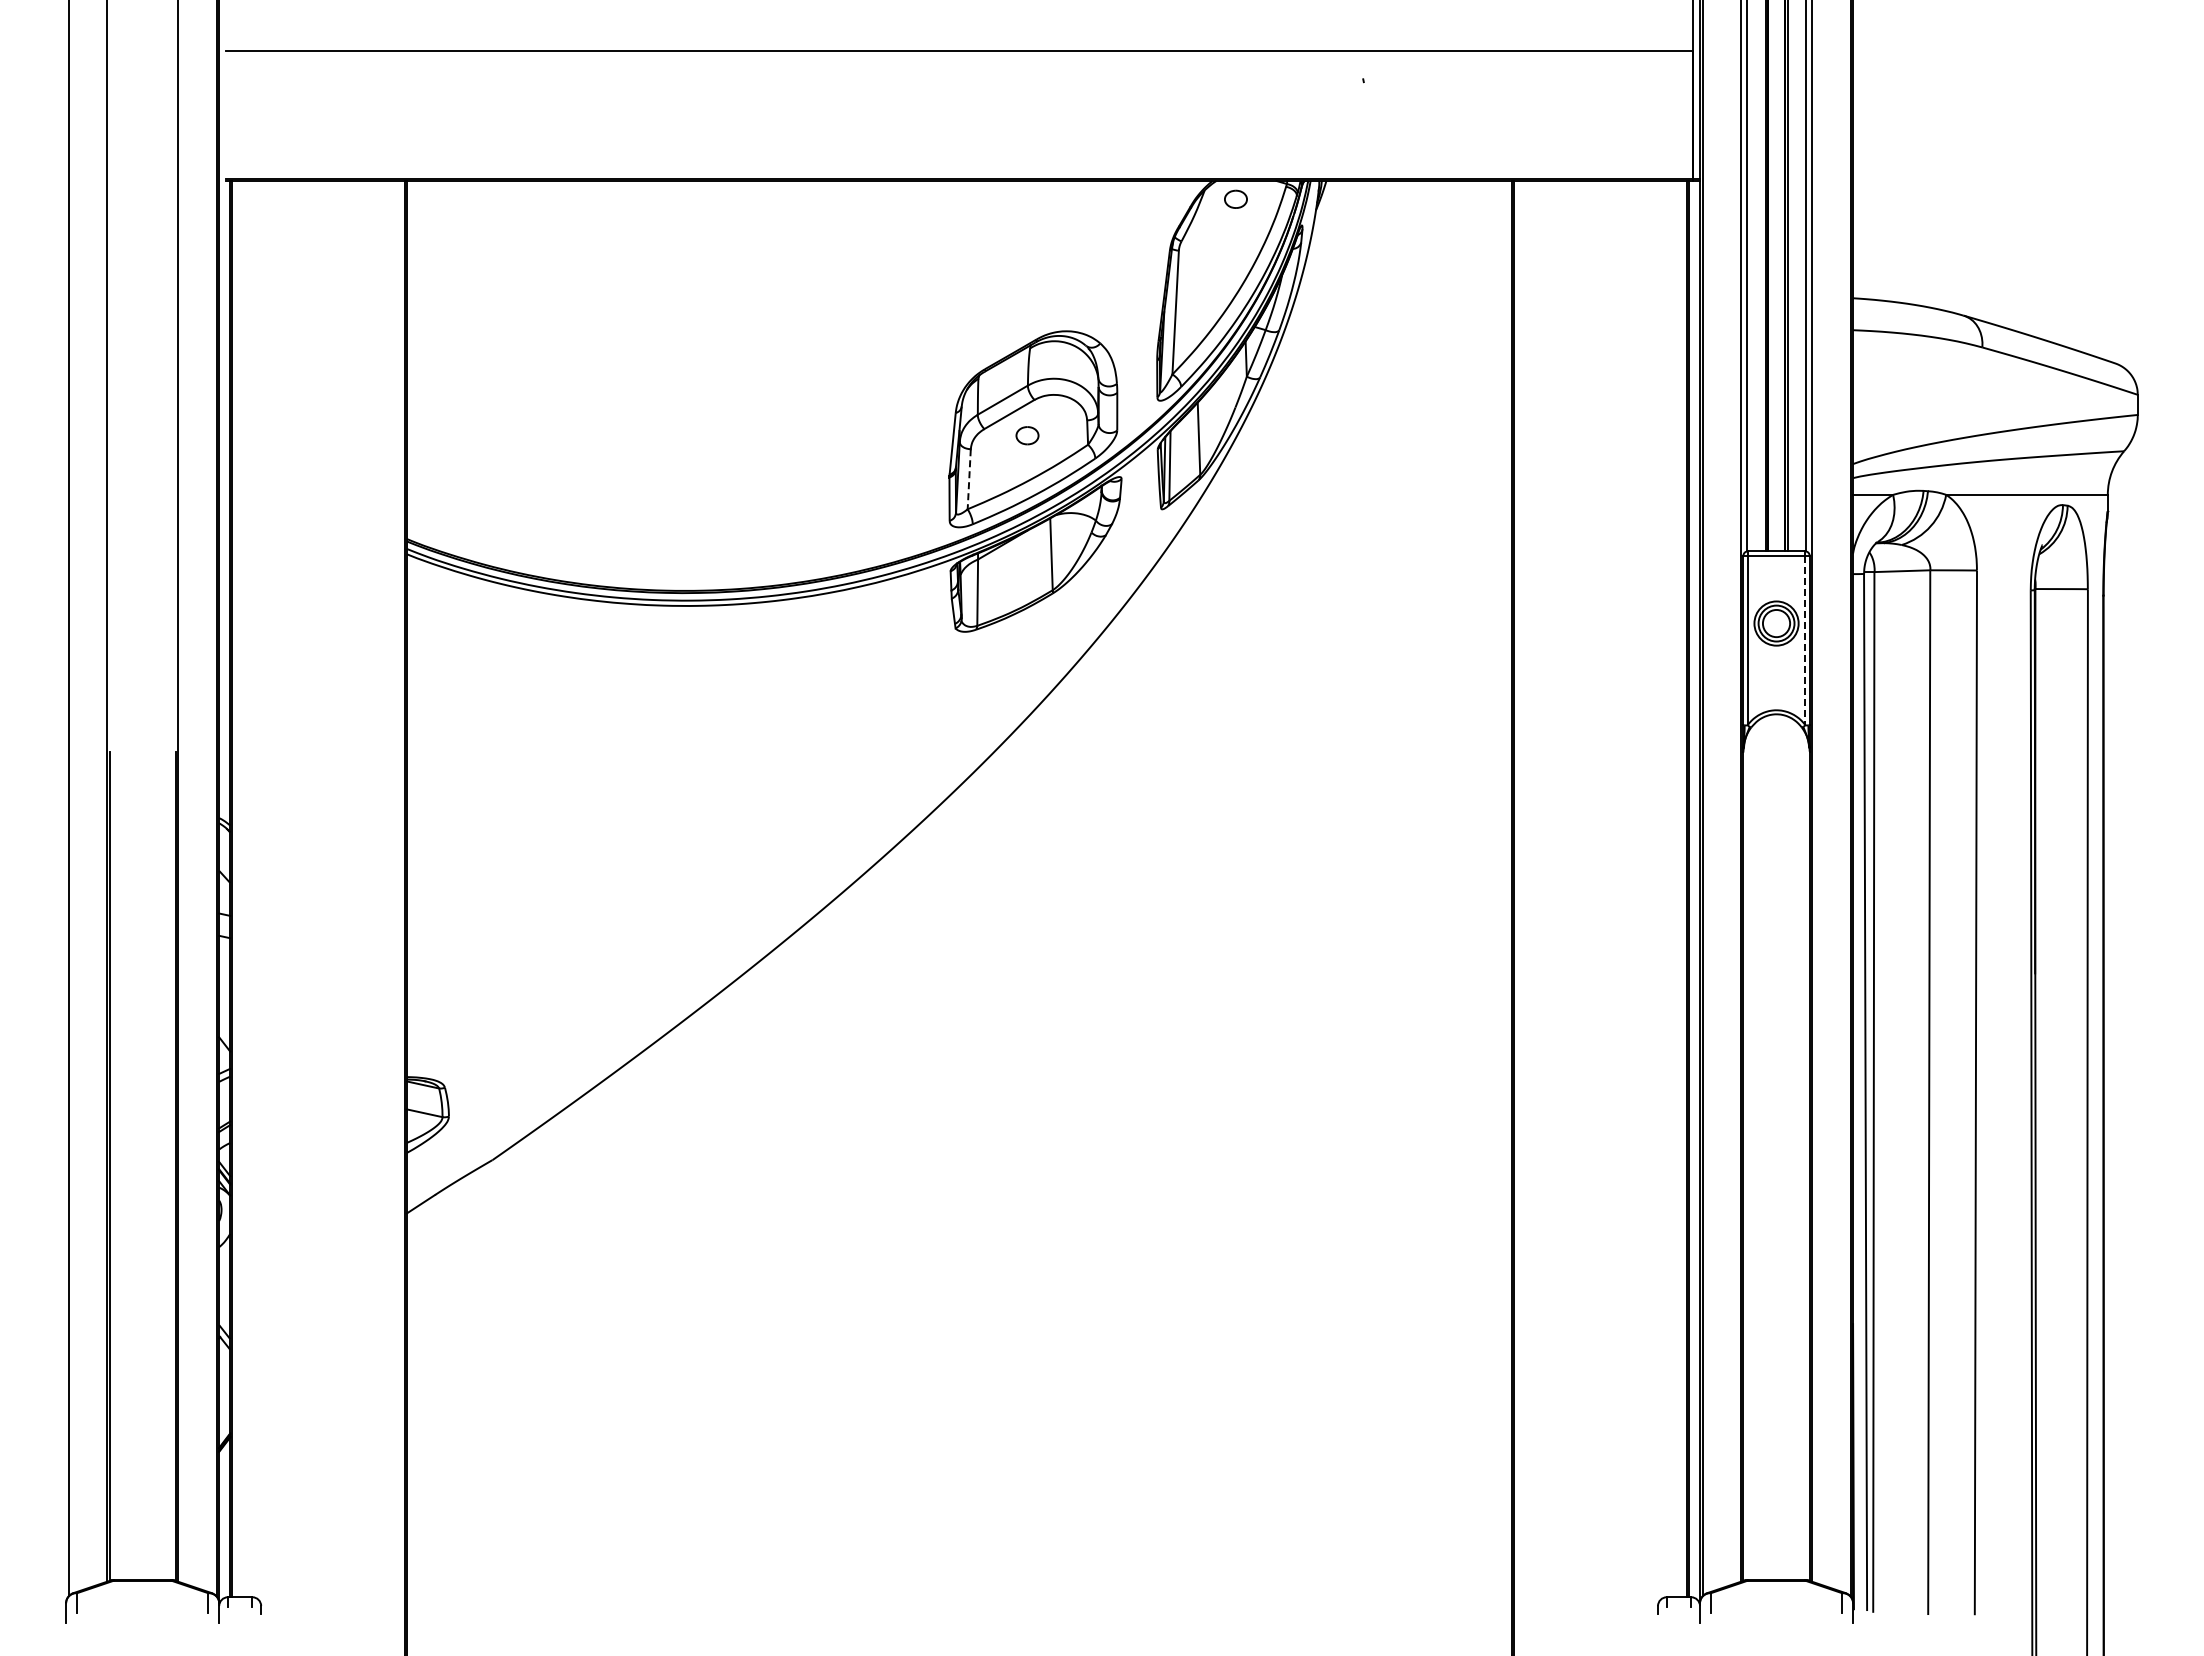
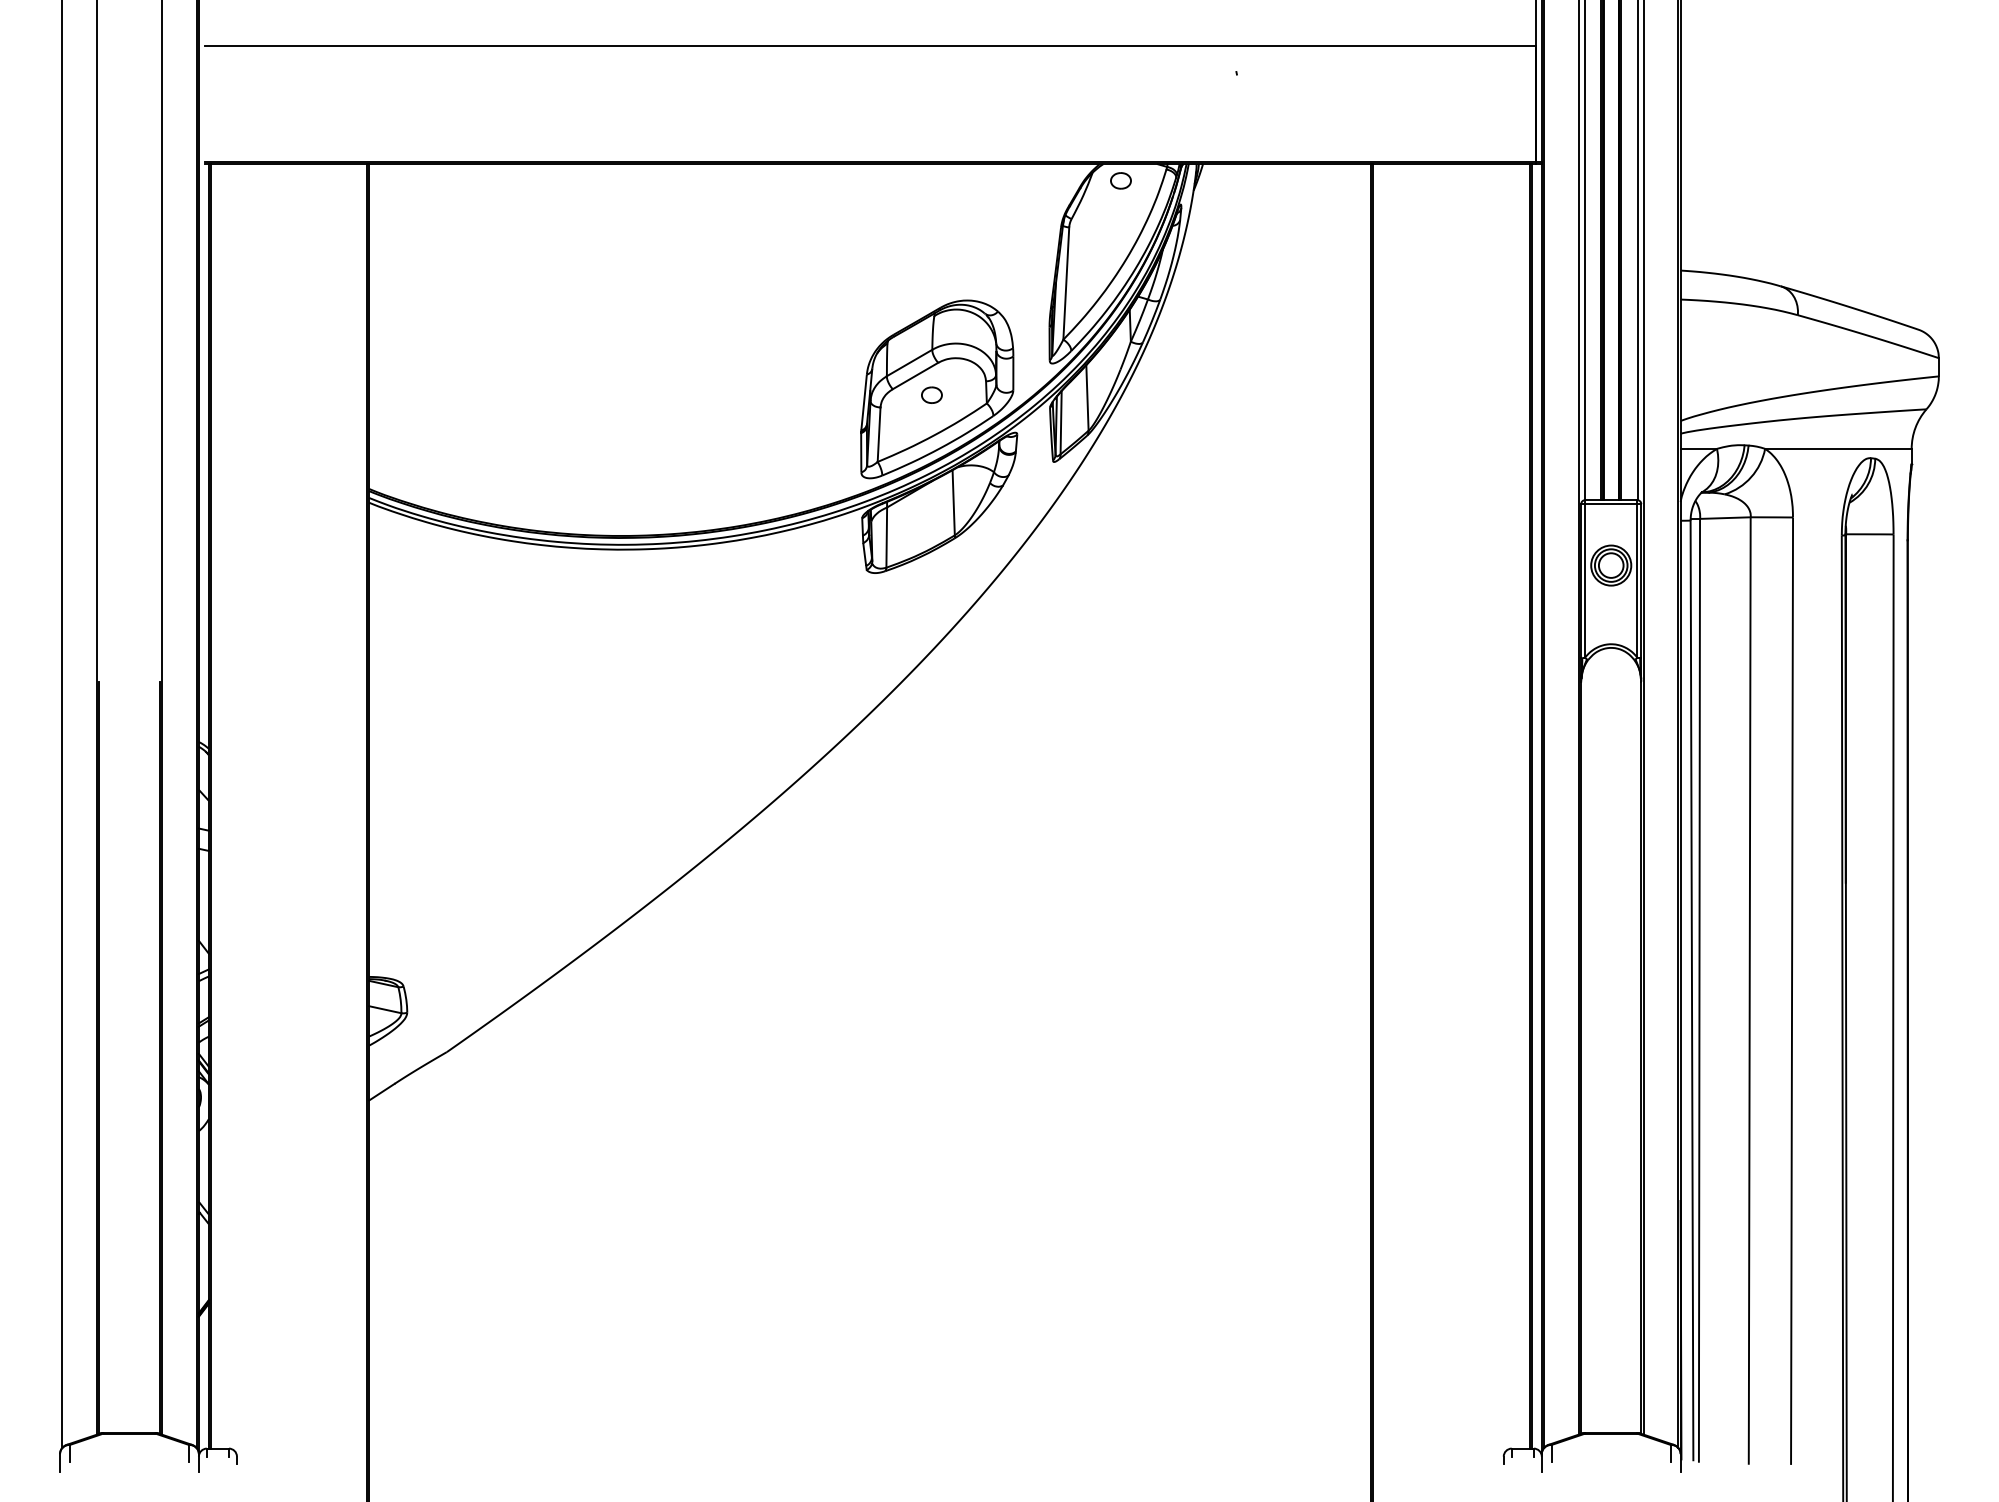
line: (969, 479) -> (879, 434), dashed -> solid
line: (1805, 640) -> (1637, 580), dashed -> solid

